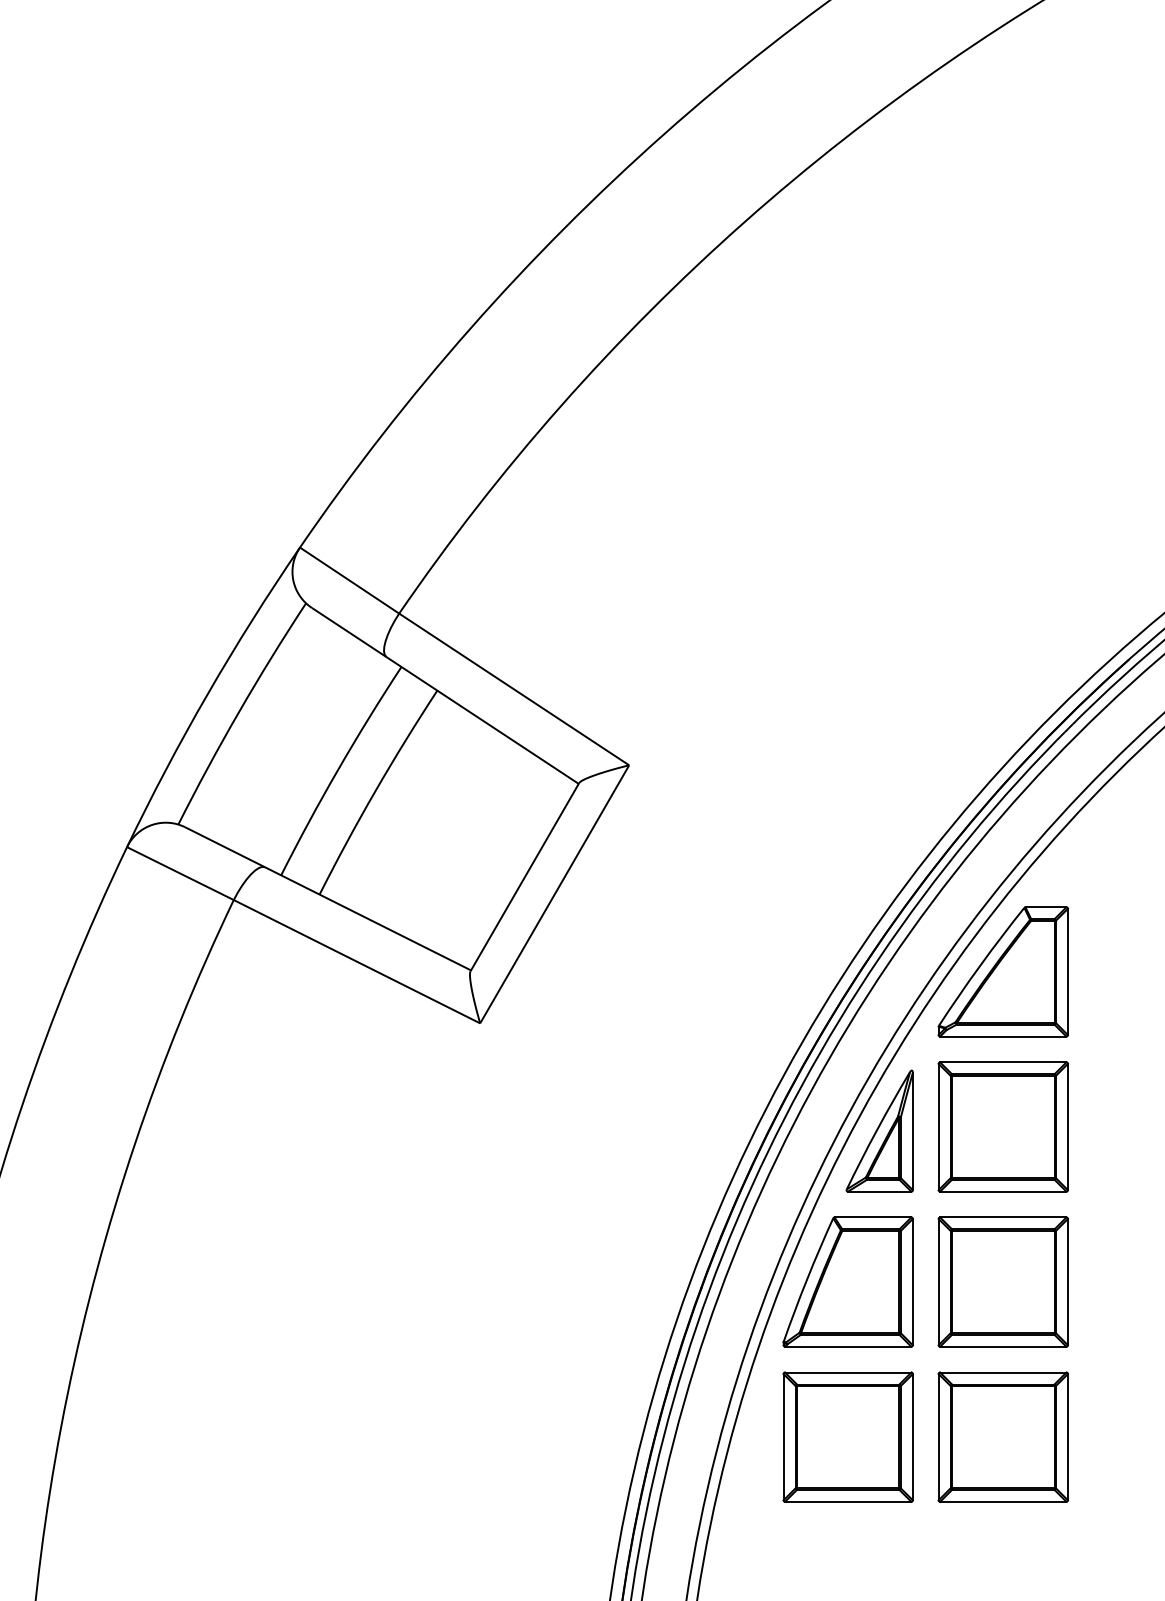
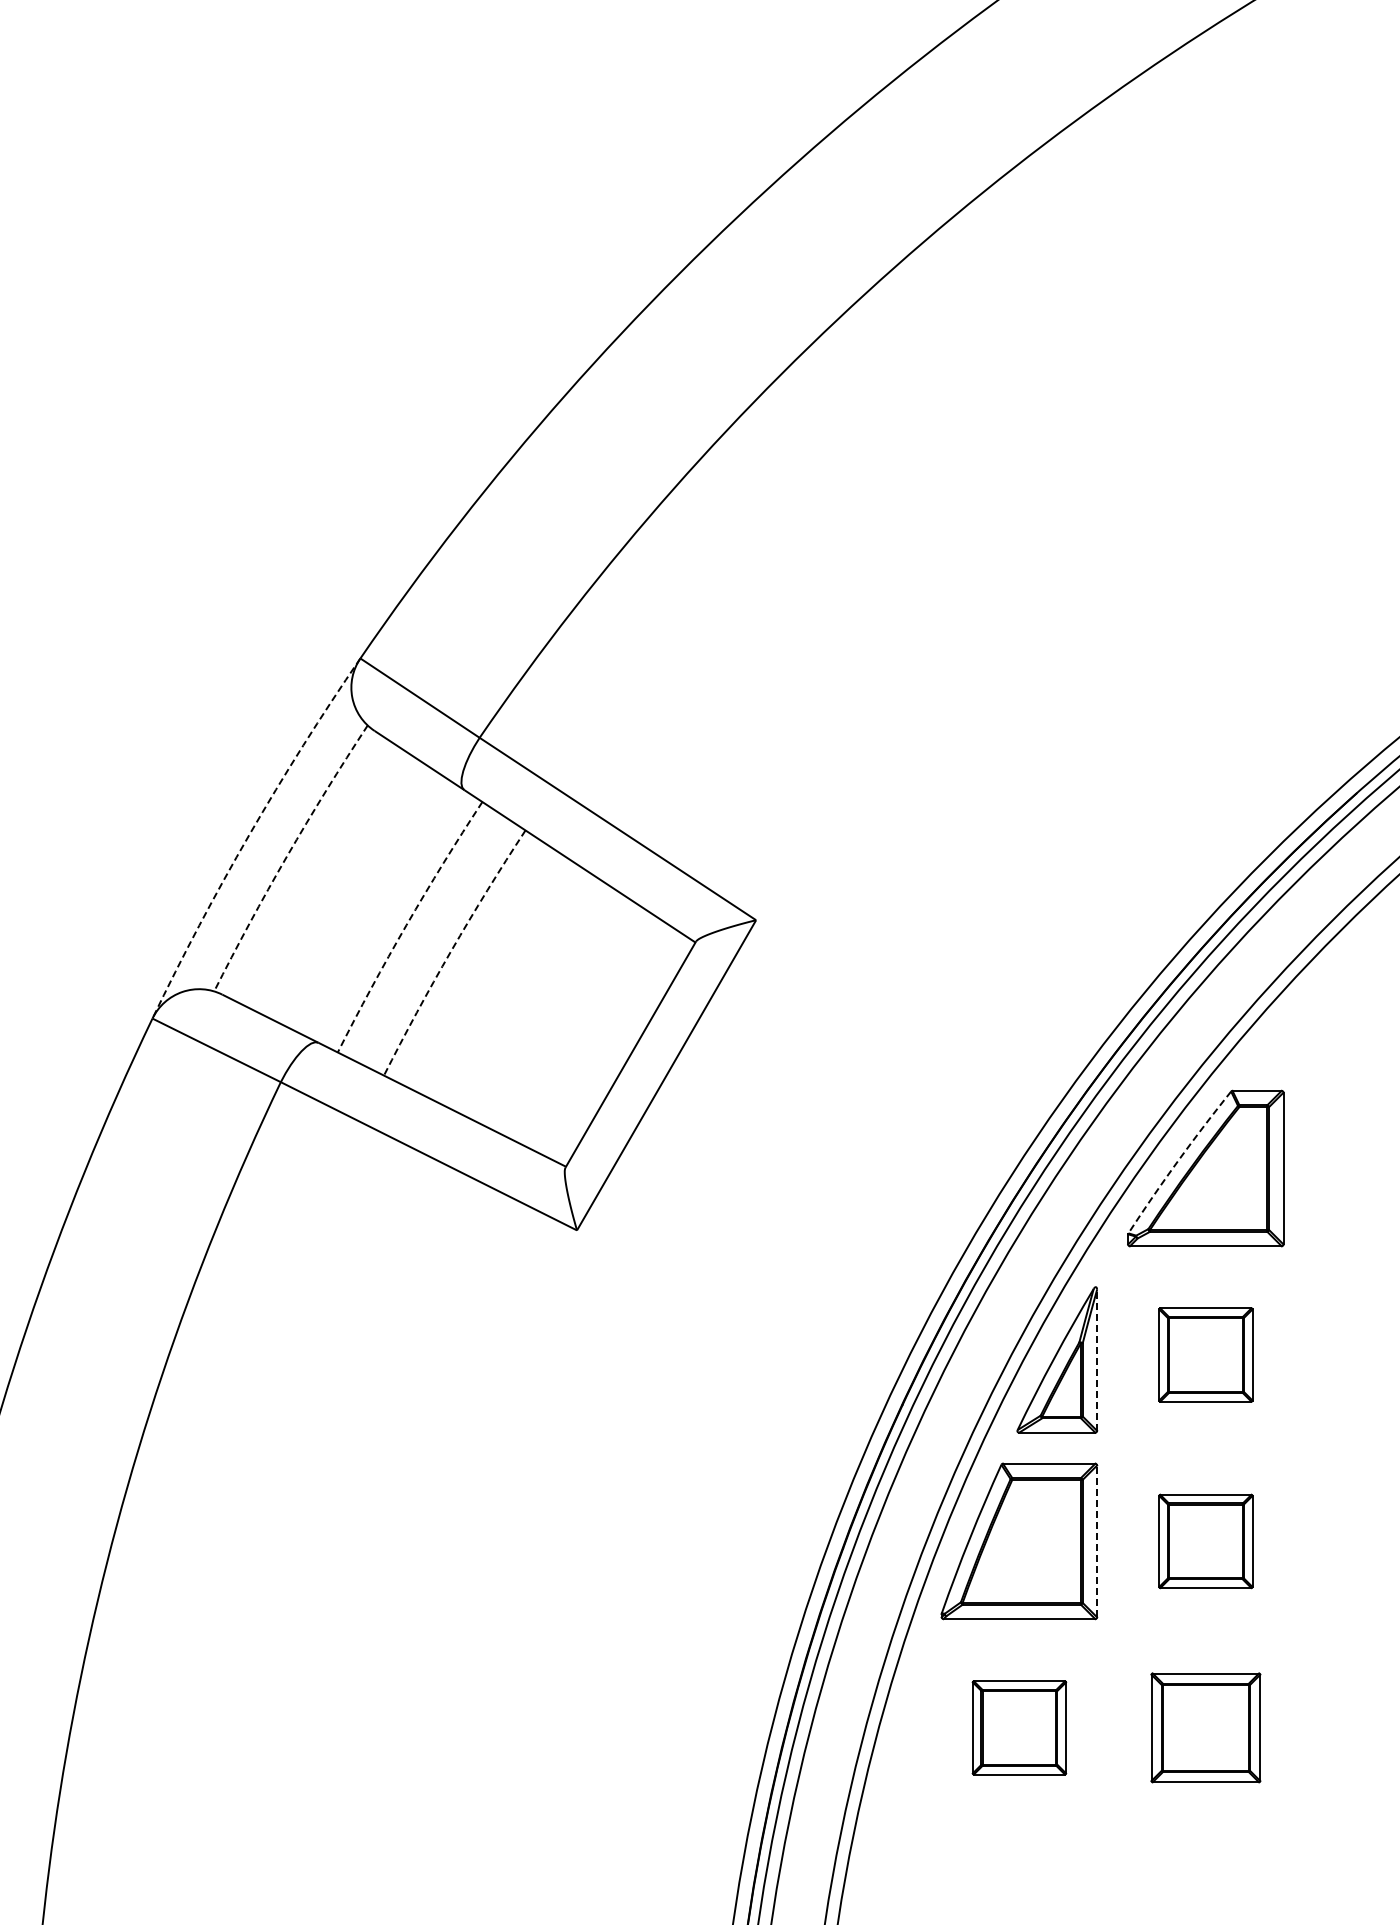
arc: (207, 694) -> (249, 834), solid -> dashed
arc: (239, 712) -> (287, 856), solid -> dashed
arc: (338, 769) -> (406, 925), solid -> dashed
arc: (375, 791) -> (451, 951), solid -> dashed
arc: (980, 966) -> (1178, 1161), solid -> dashed
part: (1003, 1126) -> (1205, 1354), size x0.6
line: (913, 1131) -> (1097, 1360), solid -> dashed
line: (913, 1282) -> (1097, 1541), solid -> dashed
part: (1003, 1282) -> (1205, 1541), size x0.6
part: (848, 1436) -> (1019, 1727), size x0.6
part: (1003, 1436) -> (1205, 1727), size x0.7

